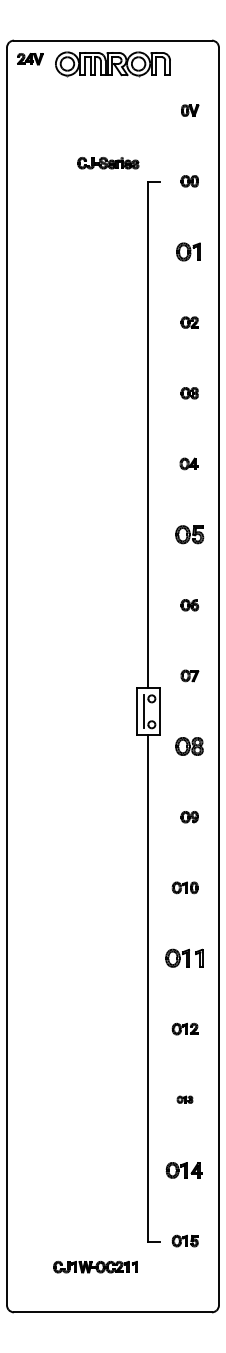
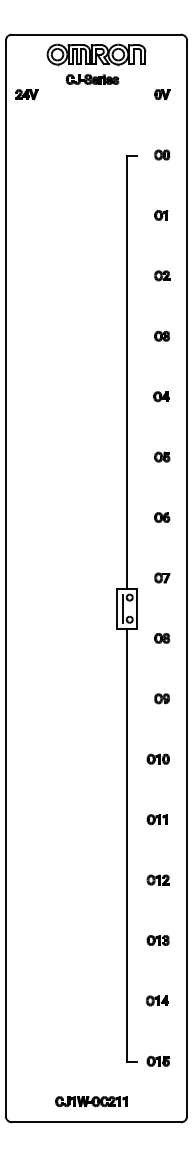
part: (29, 59) -> (26, 94), moved
part: (108, 163) -> (92, 79), moved
part: (189, 252) -> (161, 215), size x0.62
part: (190, 533) -> (162, 456), size x0.62
part: (190, 746) -> (162, 638), size x0.62
part: (183, 958) -> (156, 819), size x0.62
part: (184, 1099) -> (157, 940), size x1.67
part: (184, 1169) -> (157, 1000), size x0.71
part: (95, 1266) -> (91, 1101), moved

